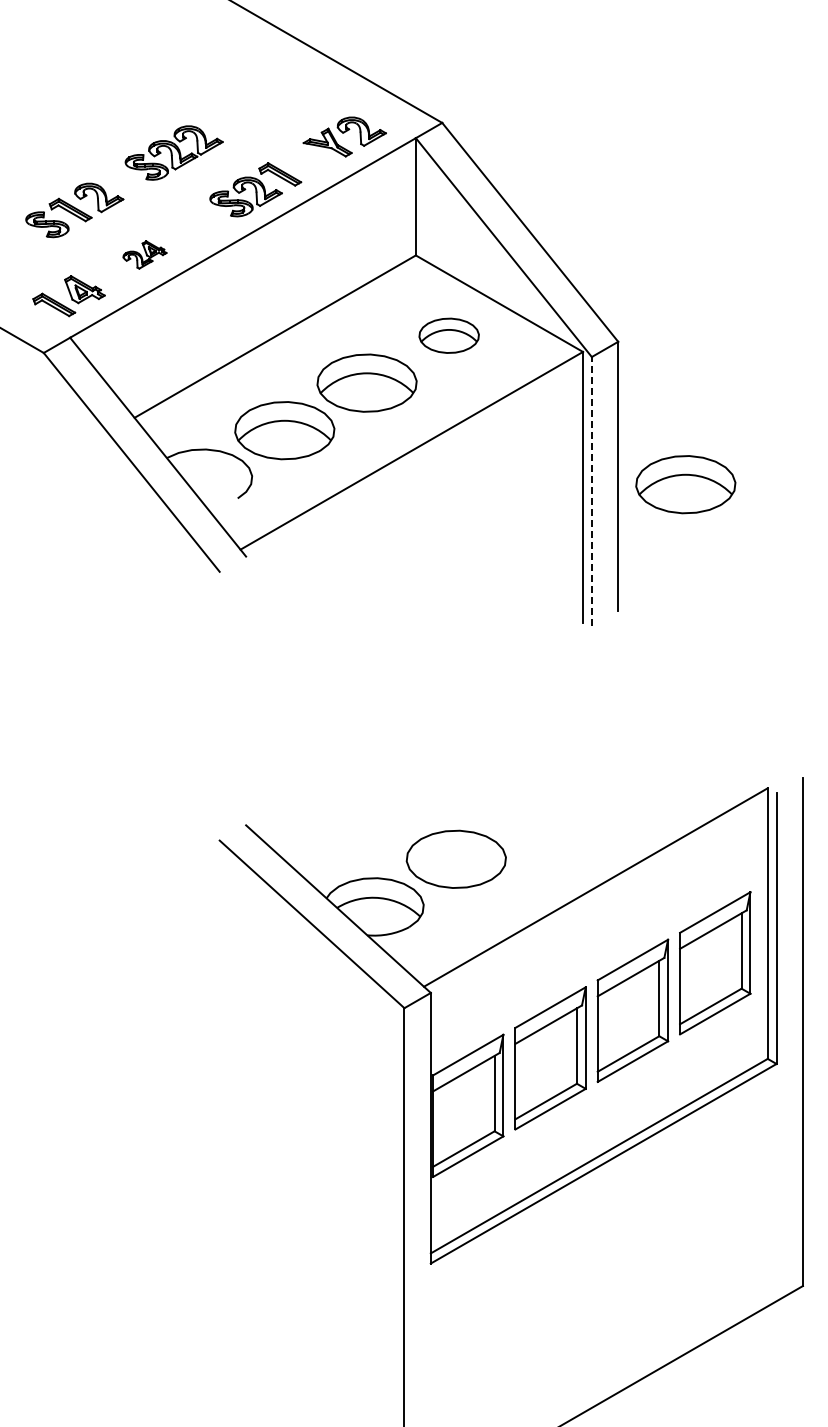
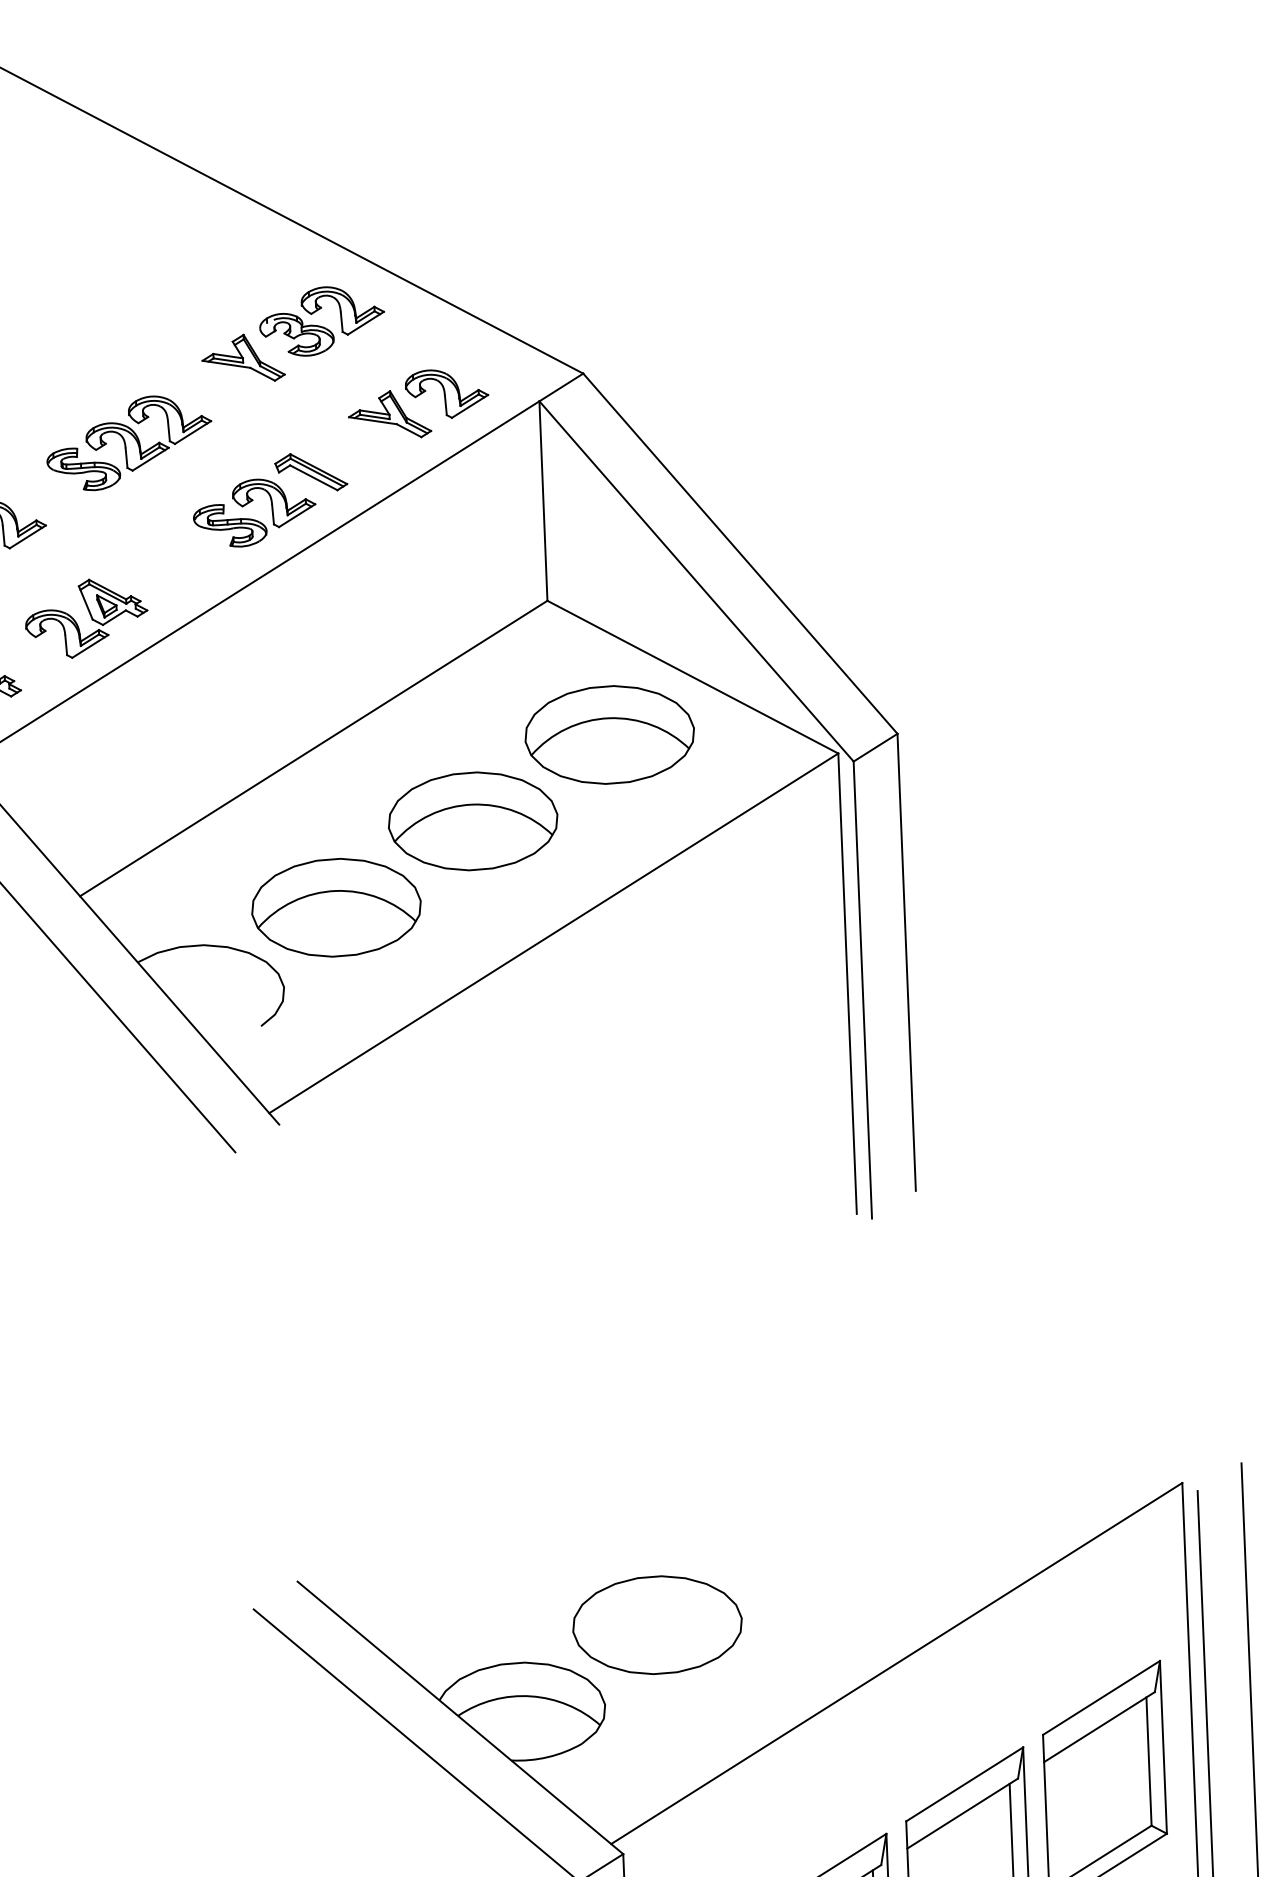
part: (272, 92) -> (292, 333), added
part: (144, 254) -> (85, 617), size x1.67
part: (448, 335) -> (608, 734), size x1.67
part: (685, 484) -> (1021, 971), removed
line: (591, 490) -> (862, 988), dashed -> solid

